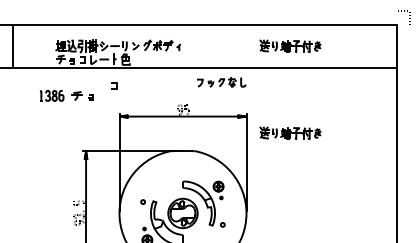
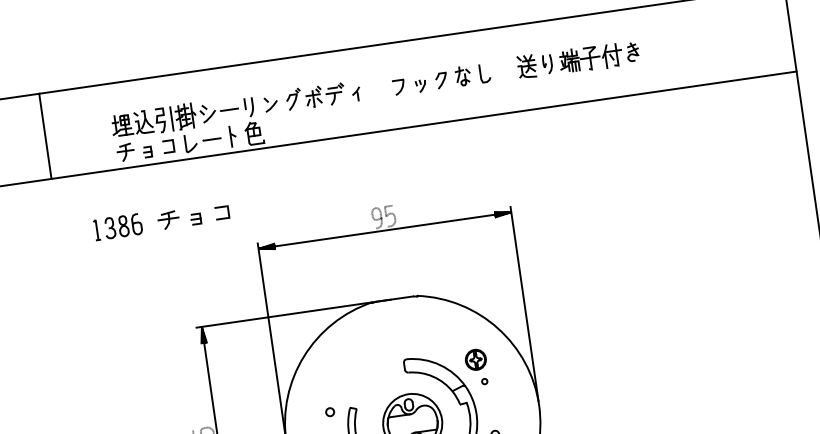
line: (12, 45) -> (45, 135), moved
part: (221, 82) -> (441, 80), moved
line: (114, 83) -> (222, 207), moved
part: (290, 132) -> (603, 231), removed

